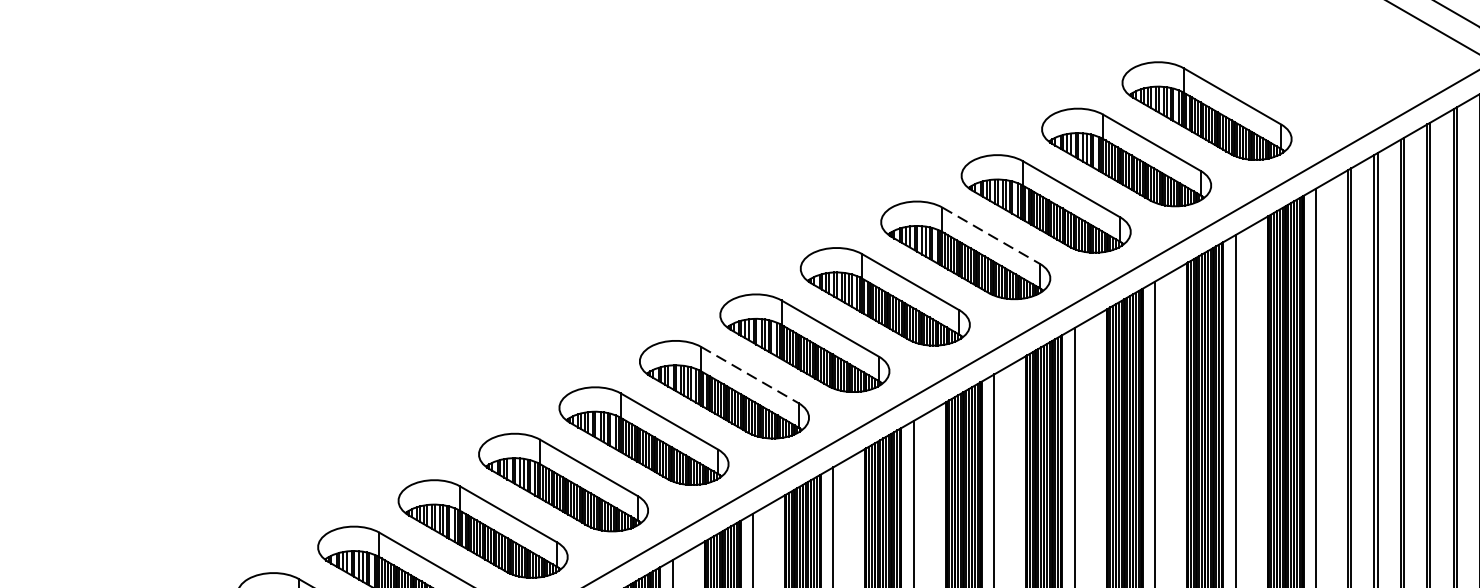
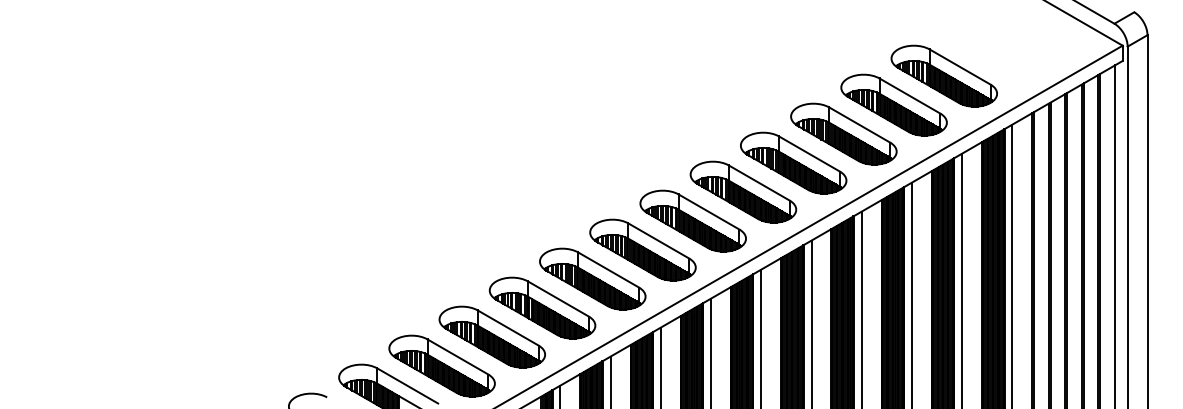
line: (991, 236) -> (809, 154), dashed -> solid
line: (750, 375) -> (659, 241), dashed -> solid

